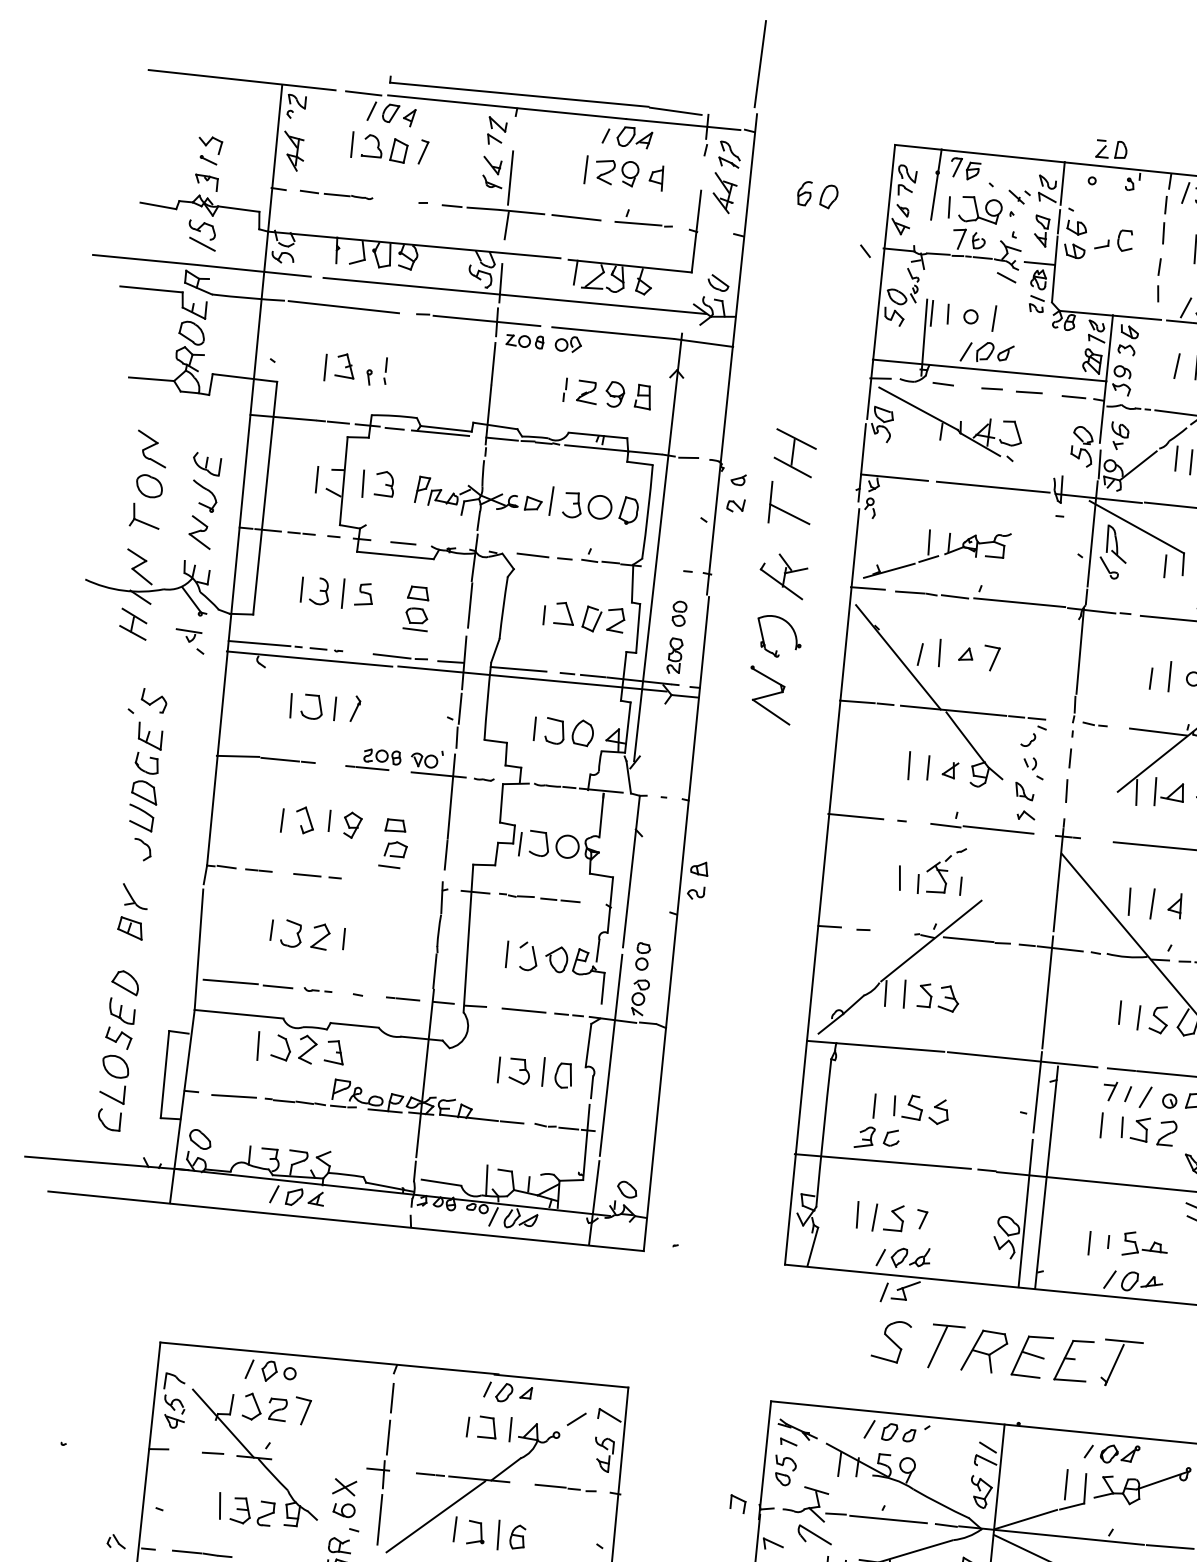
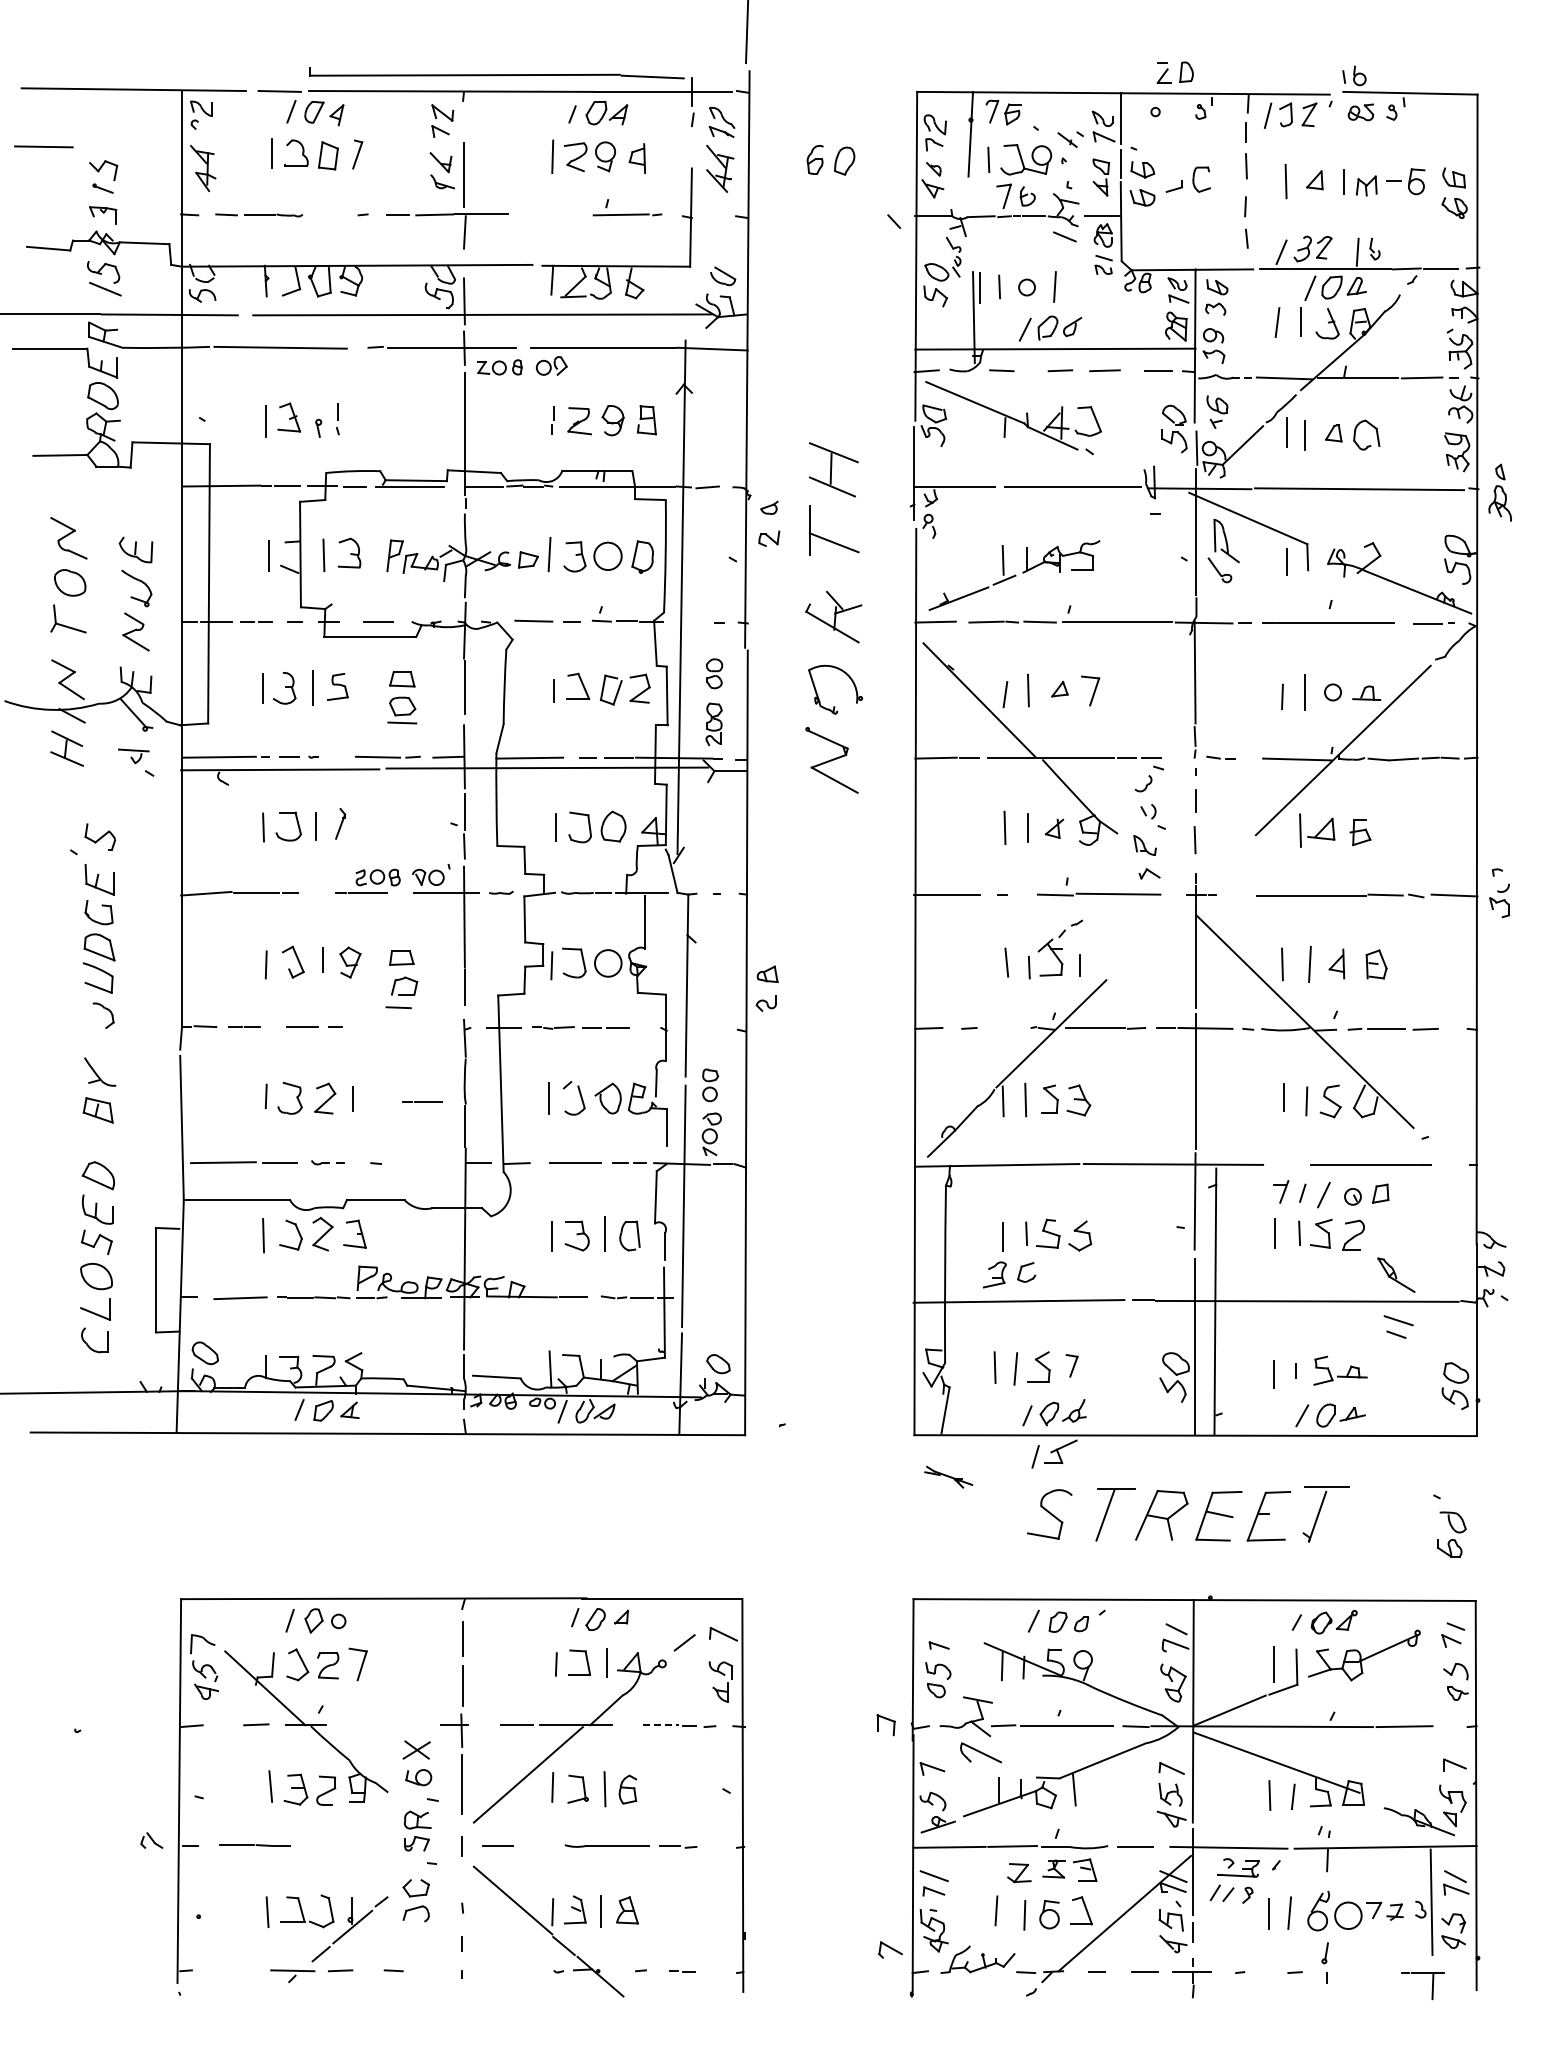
line: (576, 217) -> (43, 146), moved
line: (1136, 792) -> (1278, 833), removed
line: (403, 998) -> (422, 1101), moved
line: (1121, 1069) -> (1291, 1164), removed
part: (797, 1429) -> (948, 1476), moved
line: (550, 1486) -> (661, 1725), solid -> dashed

